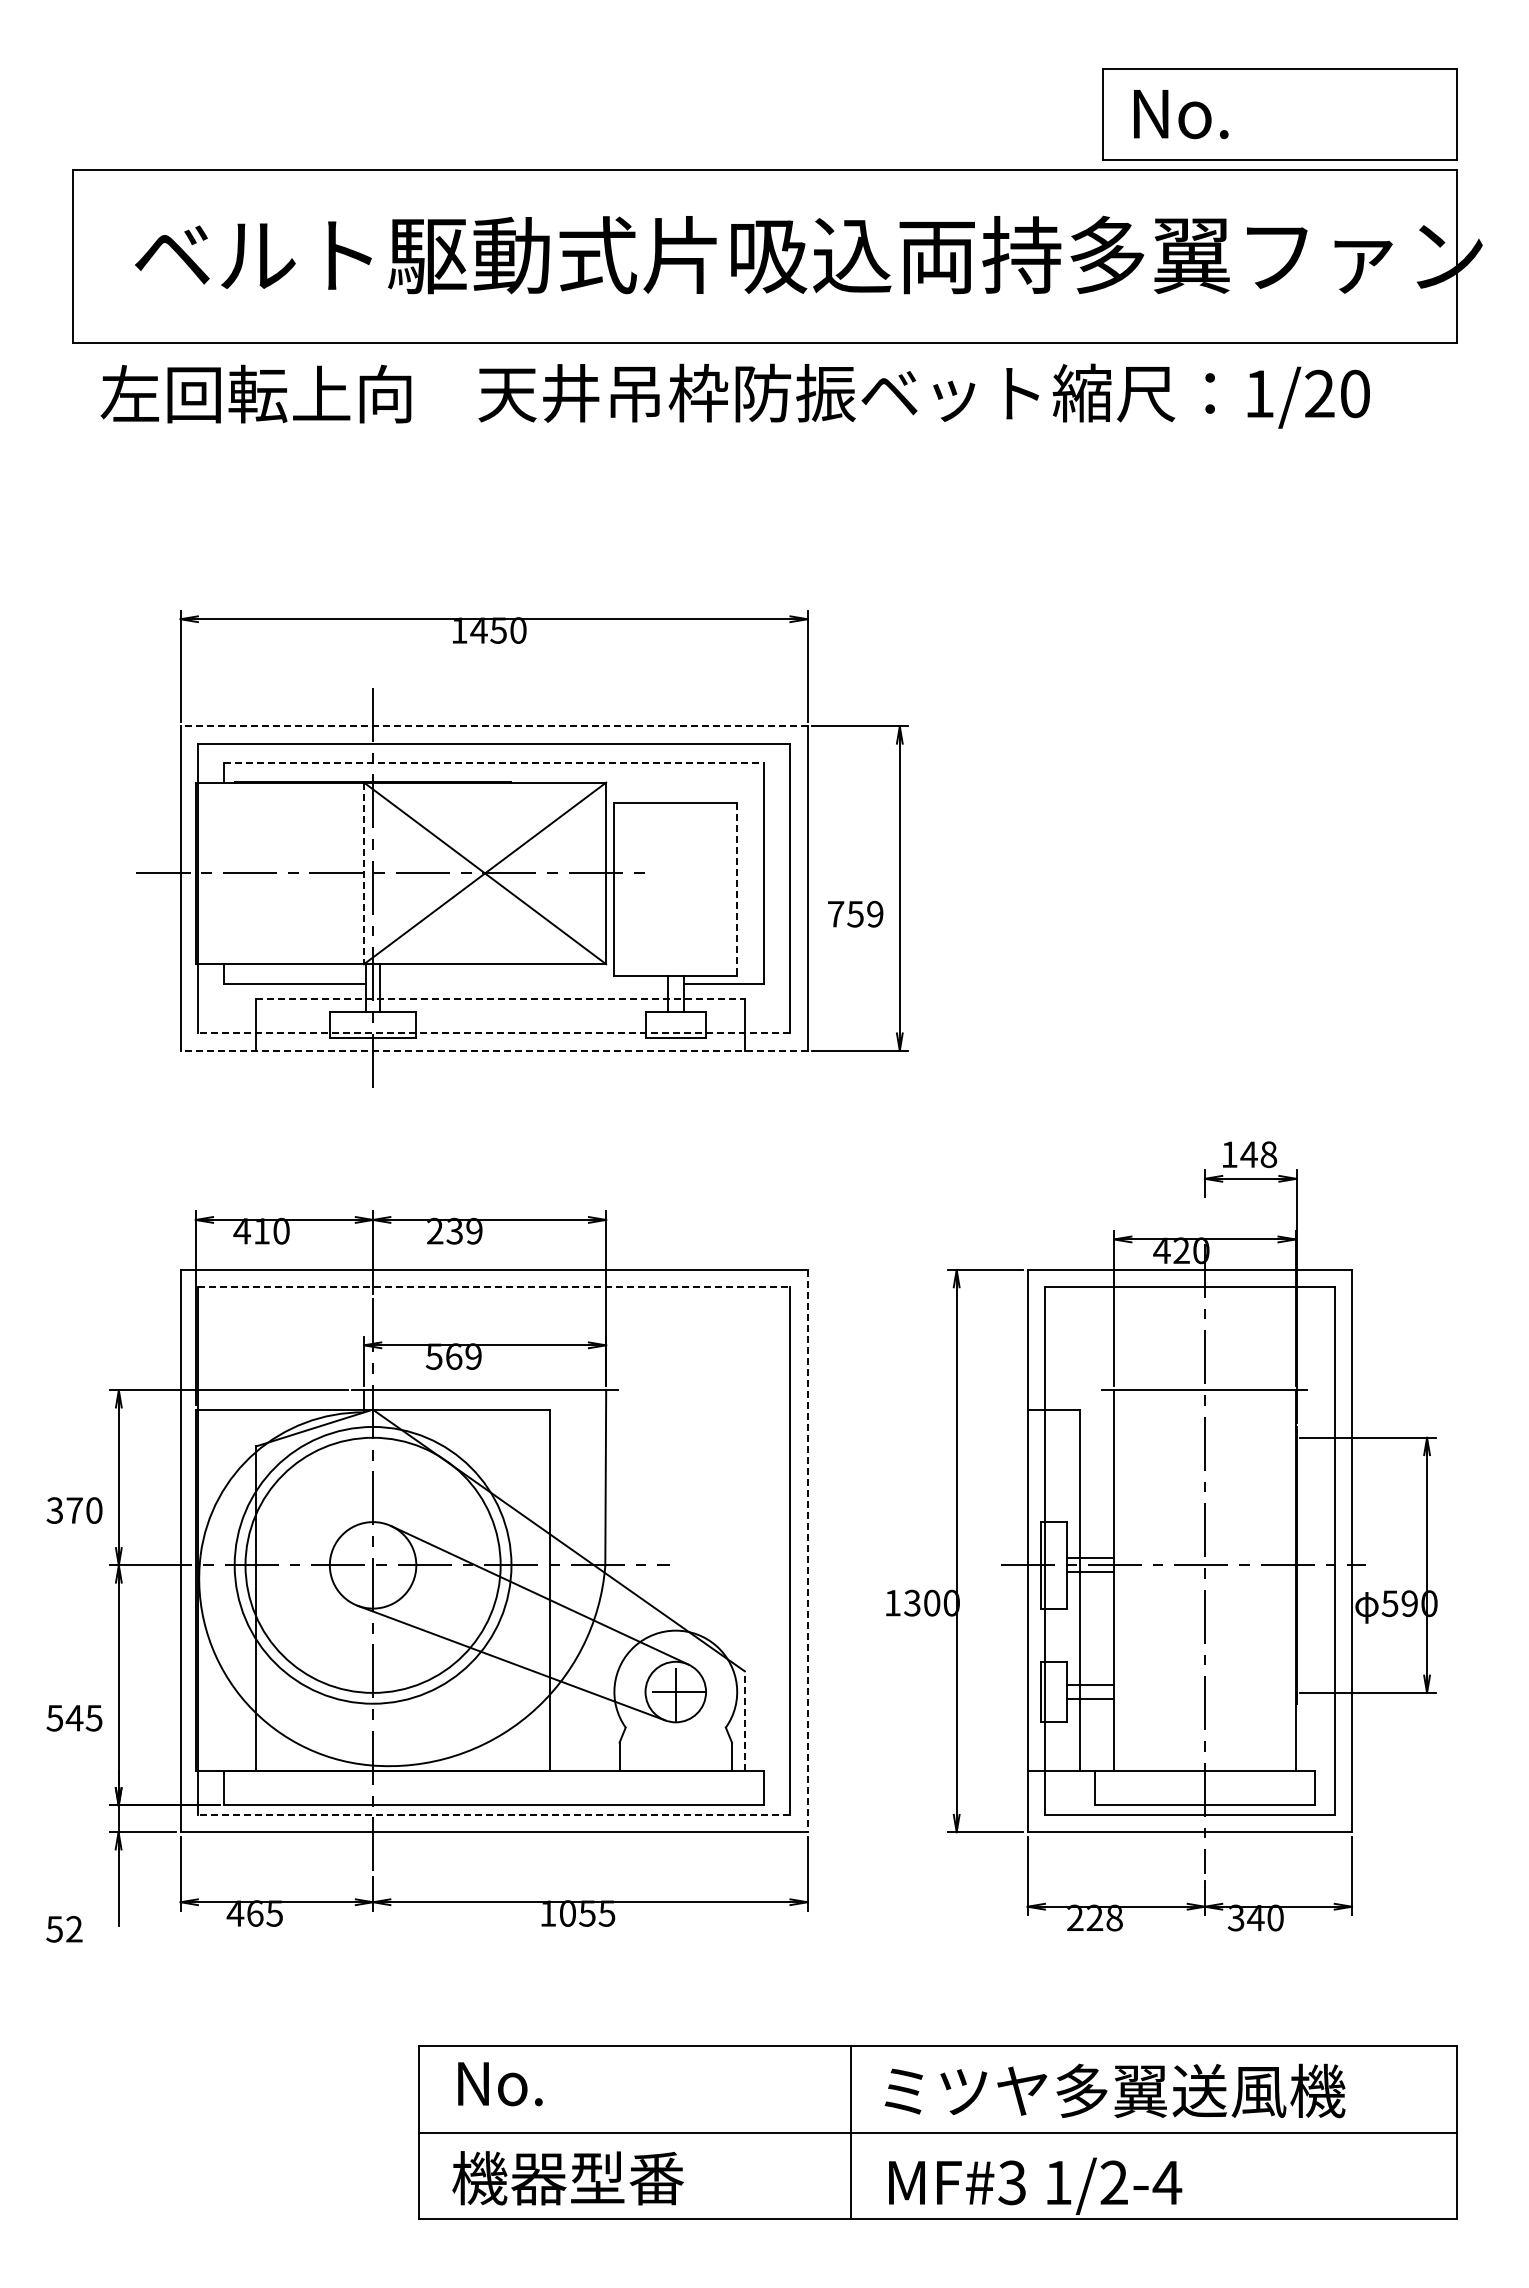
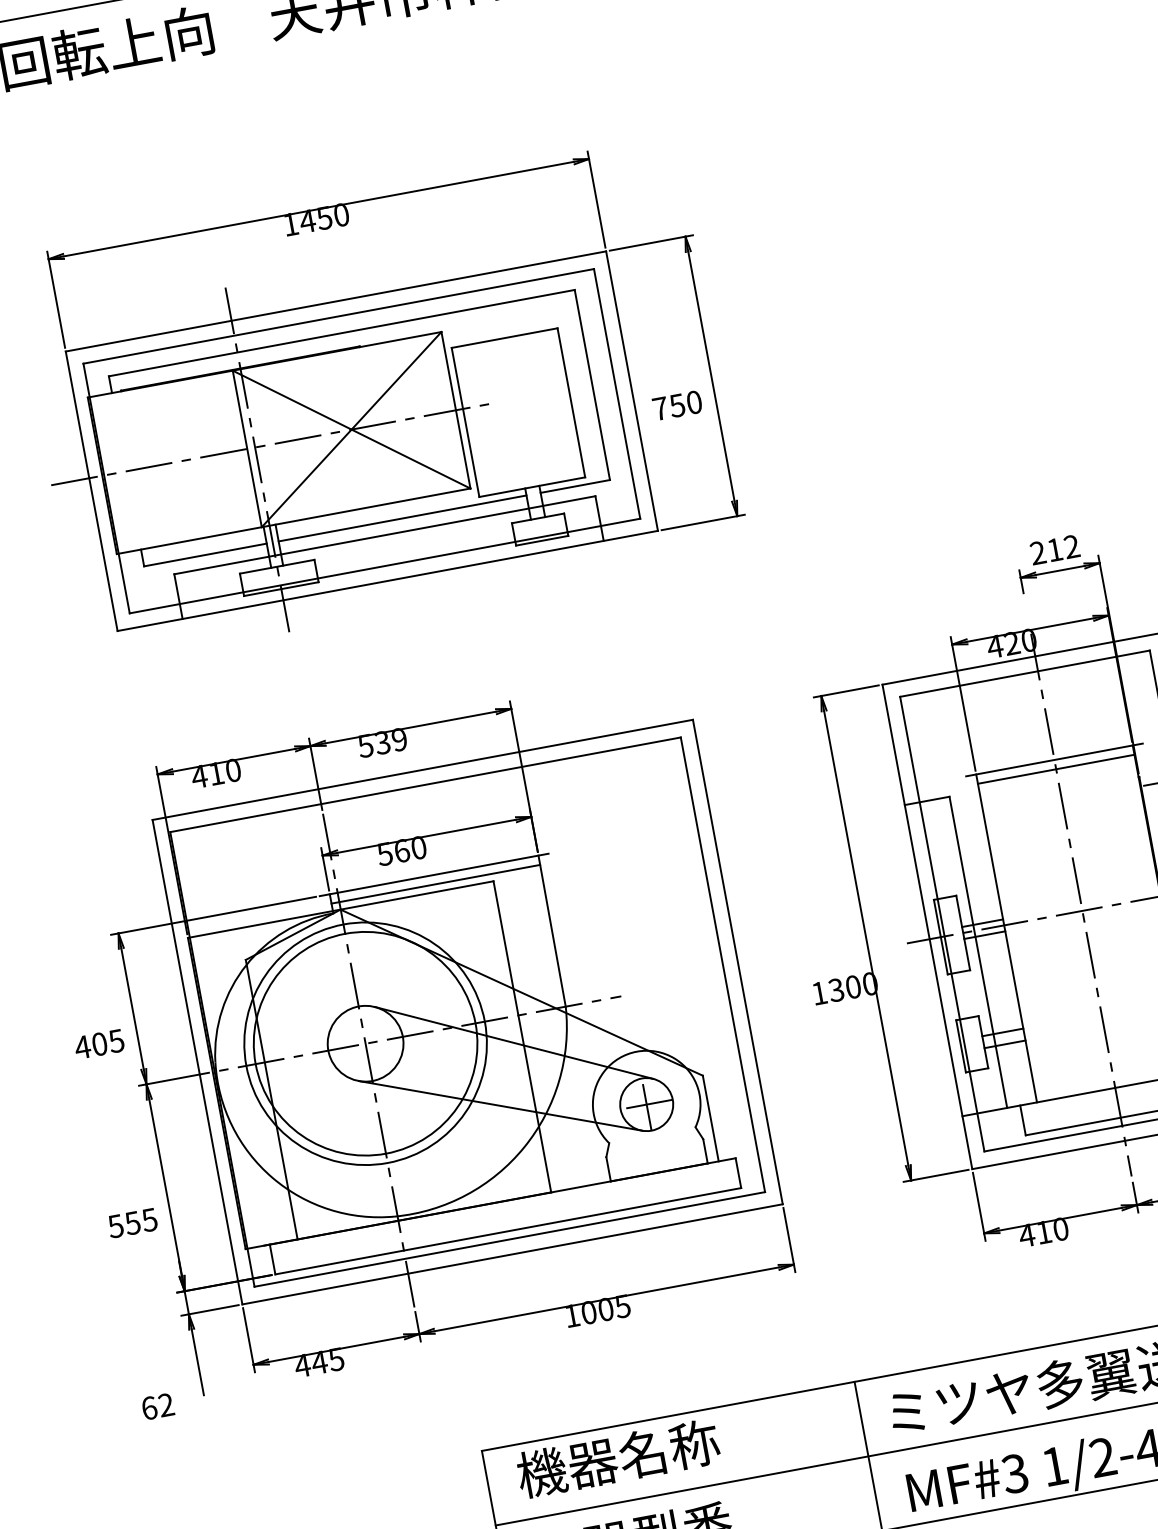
line: (494, 726) -> (336, 301), dashed -> solid
line: (494, 763) -> (342, 333), dashed -> solid
line: (364, 873) -> (247, 448), dashed -> solid
line: (737, 889) -> (571, 403), dashed -> solid
text: (875, 914) -> (694, 402), 759 -> 750
line: (523, 983) -> (402, 518), added
line: (500, 998) -> (384, 534), dashed -> solid
line: (493, 1033) -> (384, 566), dashed -> solid
line: (494, 1050) -> (388, 580), dashed -> solid
text: (1249, 1154) -> (1055, 549), 148 -> 212
text: (434, 1230) -> (365, 745), 239 -> 539
line: (494, 1287) -> (425, 784), dashed -> solid
text: (473, 1356) -> (418, 847), 569 -> 560
line: (485, 1401) -> (436, 884), added
line: (1204, 1401) -> (1055, 769), added
text: (74, 1510) -> (99, 1044), 370 -> 405
line: (807, 1551) -> (737, 962), dashed -> solid
text: (74, 1718) -> (132, 1223), 545 -> 555
line: (744, 1721) -> (710, 1118), dashed -> solid
line: (493, 1814) -> (509, 1239), dashed -> solid
text: (254, 1913) -> (319, 1362), 465 -> 445
text: (587, 1913) -> (605, 1309), 1055 -> 1005
text: (1094, 1917) -> (1043, 1231), 228 -> 410
text: (54, 1929) -> (149, 1408), 52 -> 62
text: (570, 2083) -> (618, 1458), No. -> 機器名称

